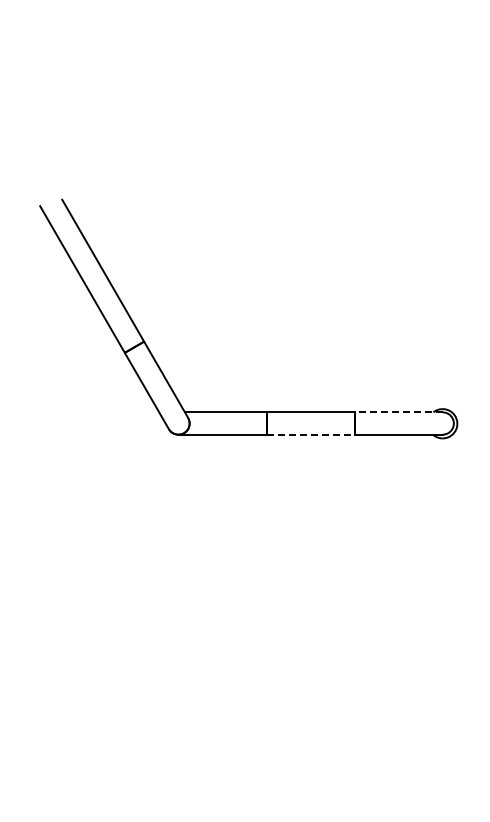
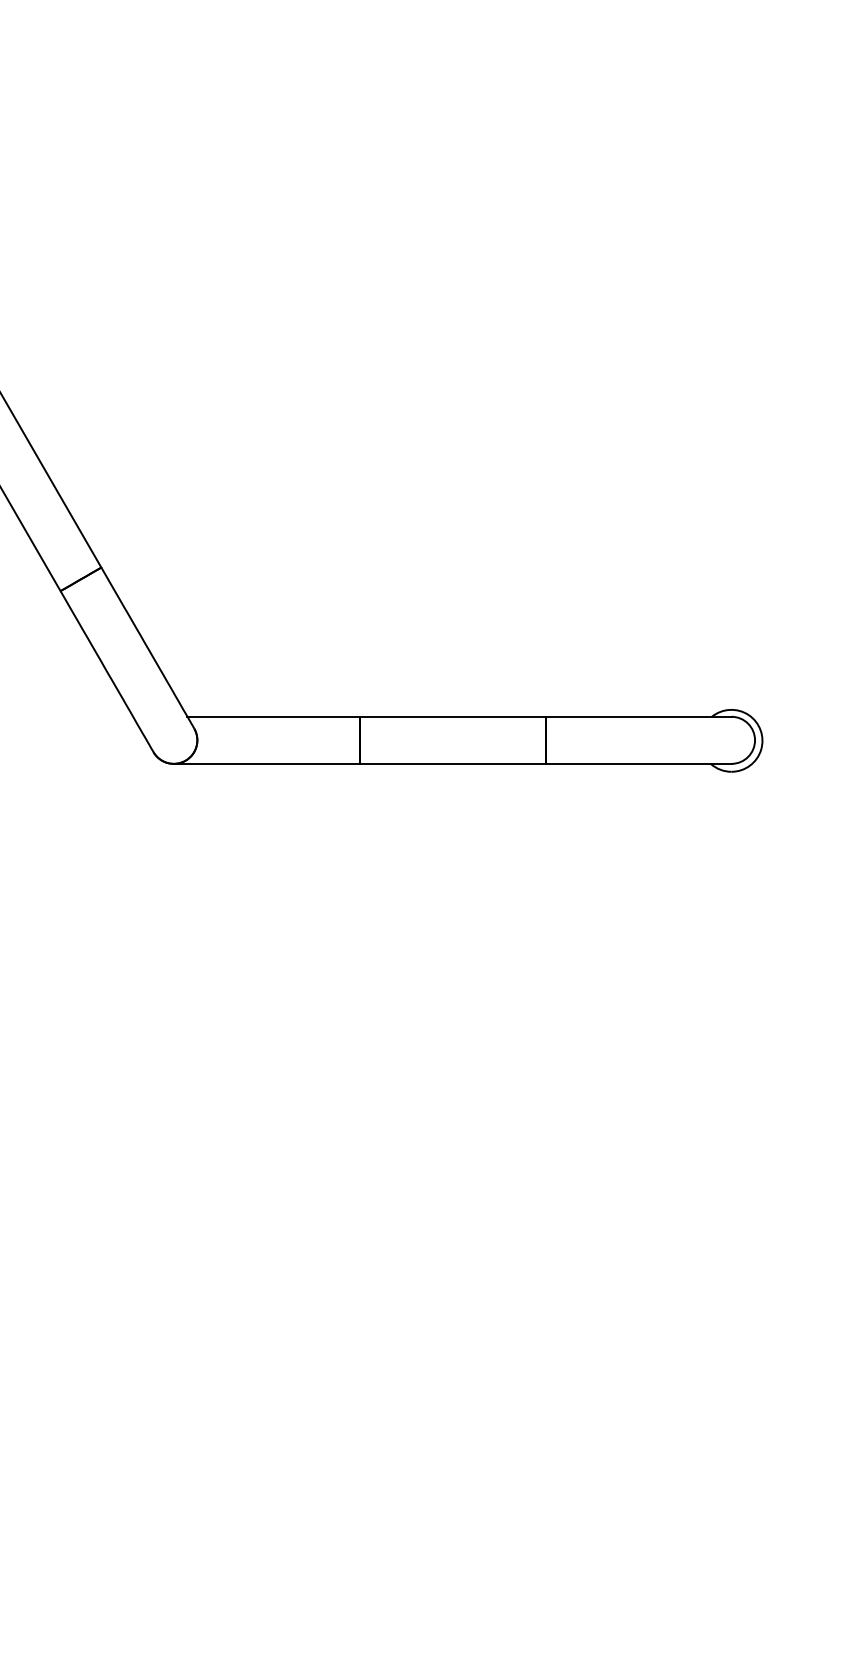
line: (398, 412) -> (638, 717), dashed -> solid
line: (311, 434) -> (454, 763), dashed -> solid

